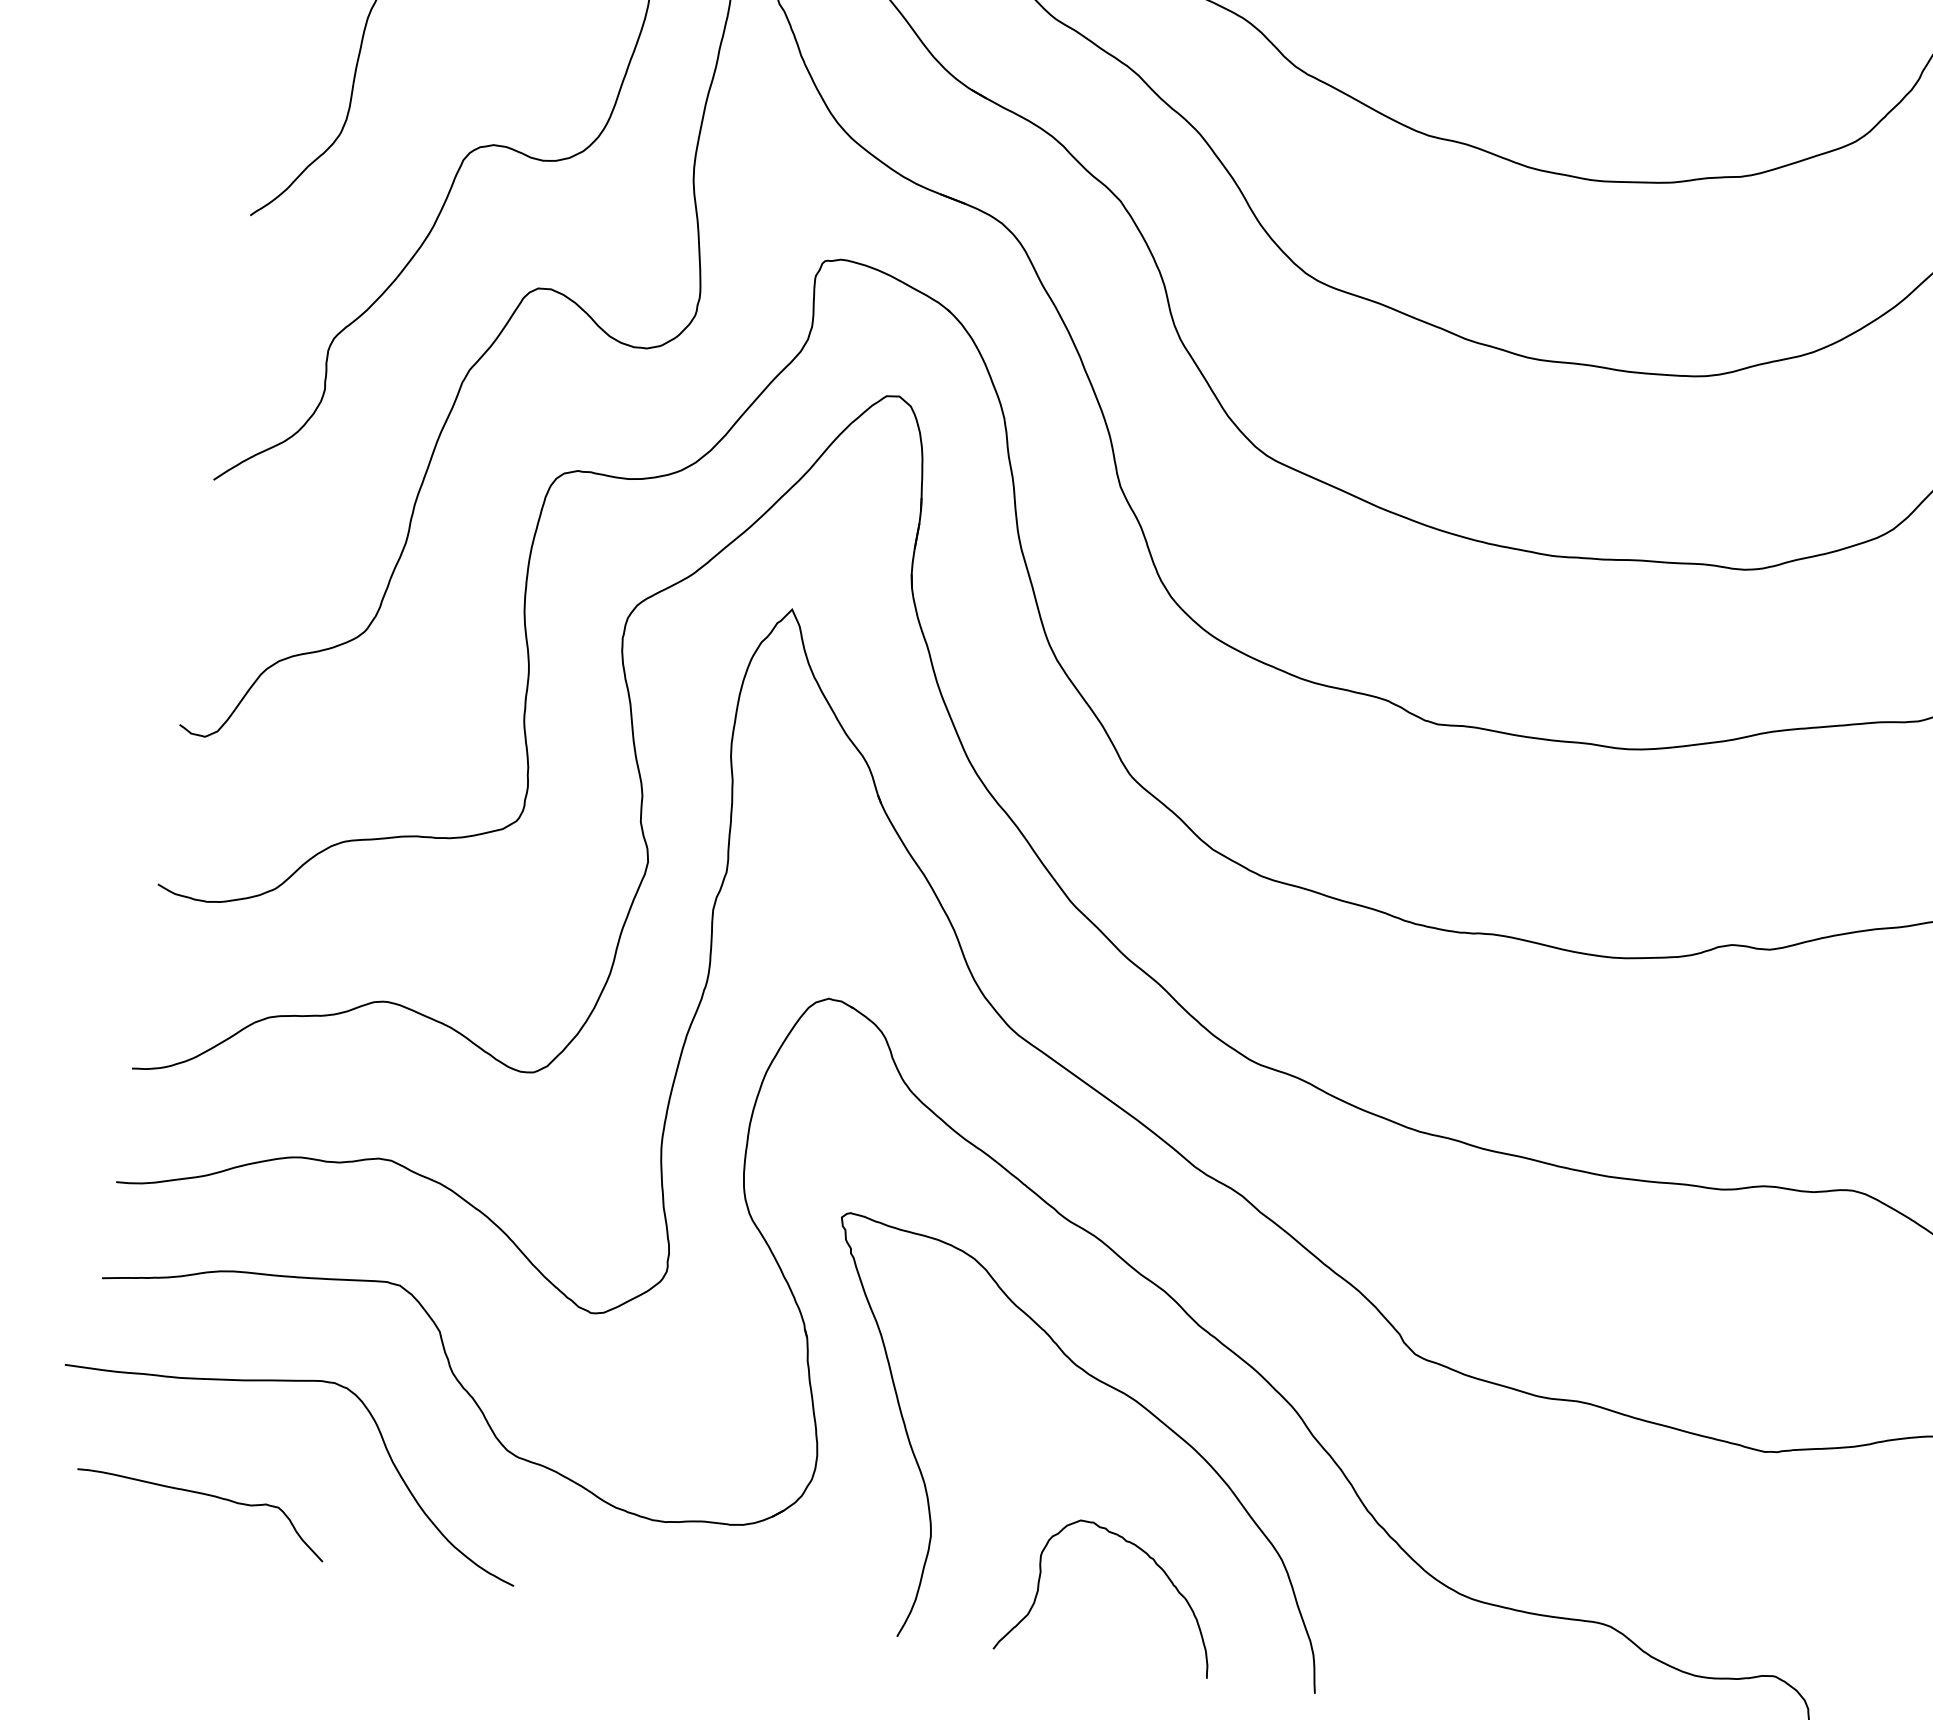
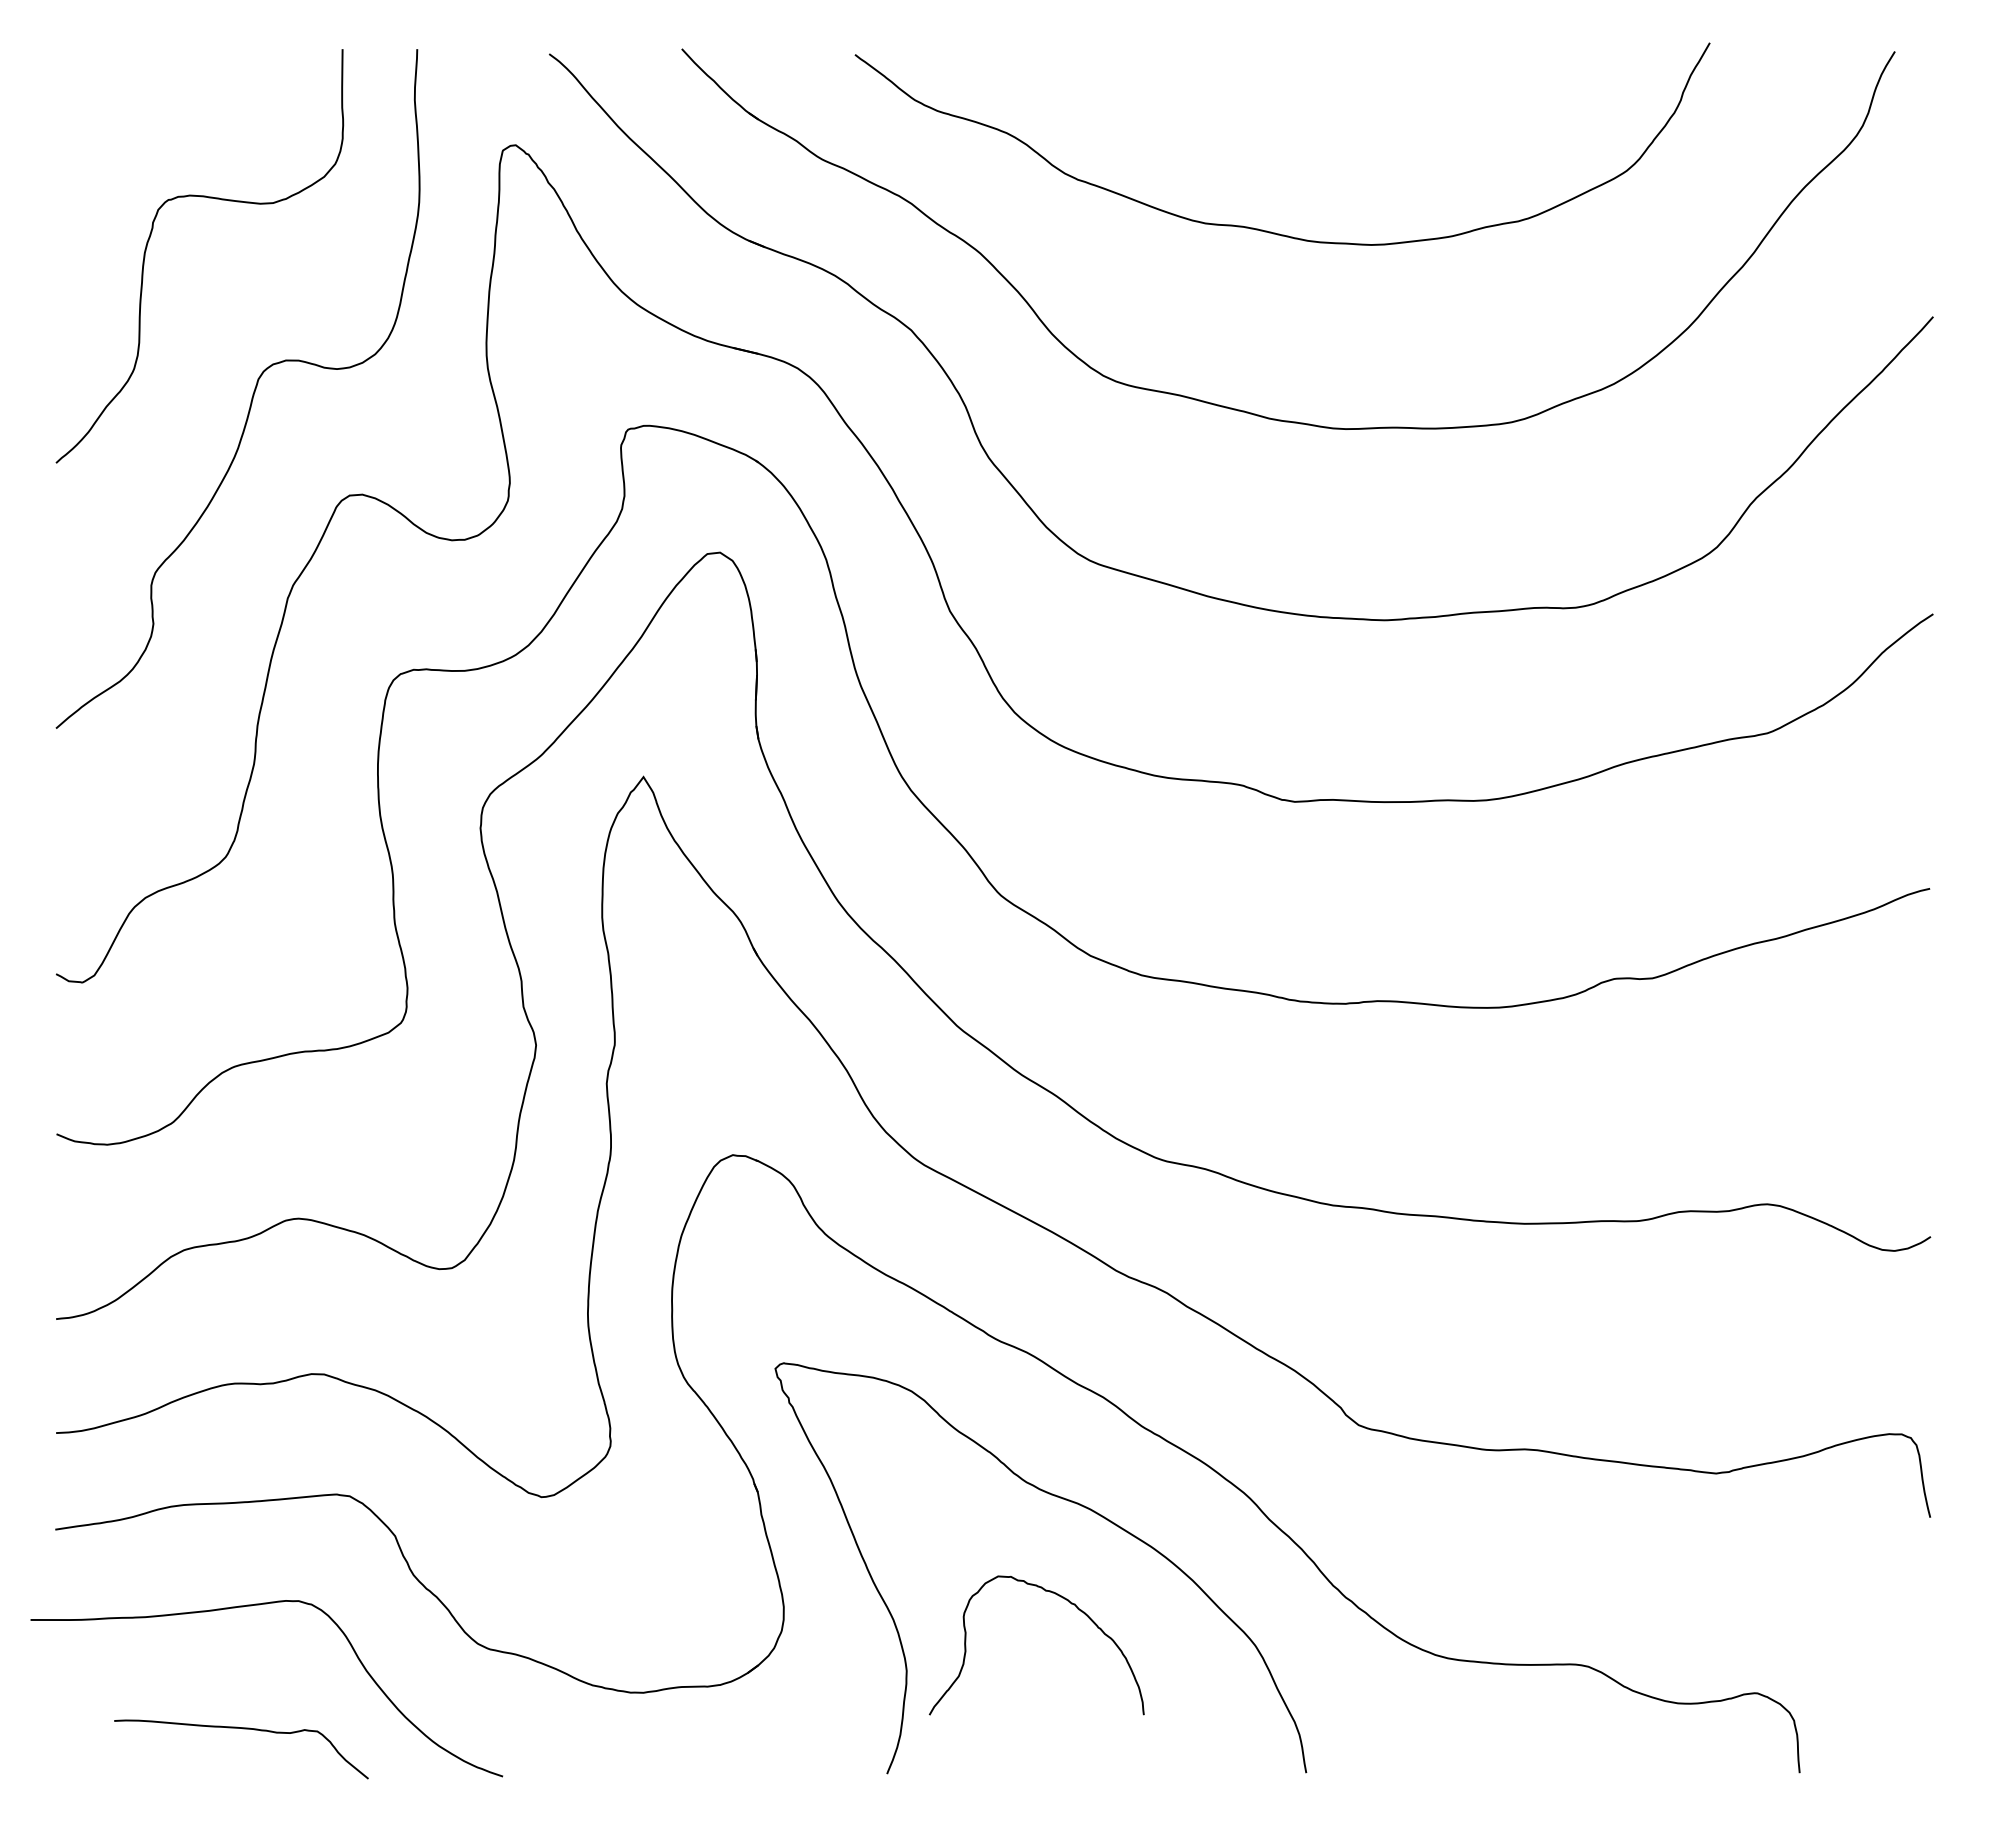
curve: (204, 1495) -> (242, 1729), moved
curve: (1140, 1550) -> (1060, 1597), moved

